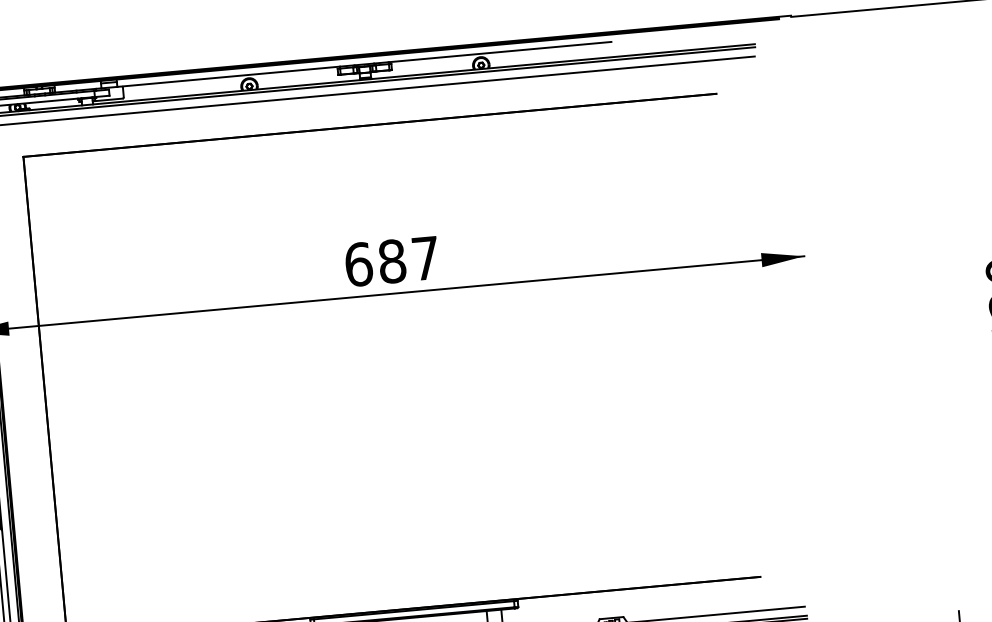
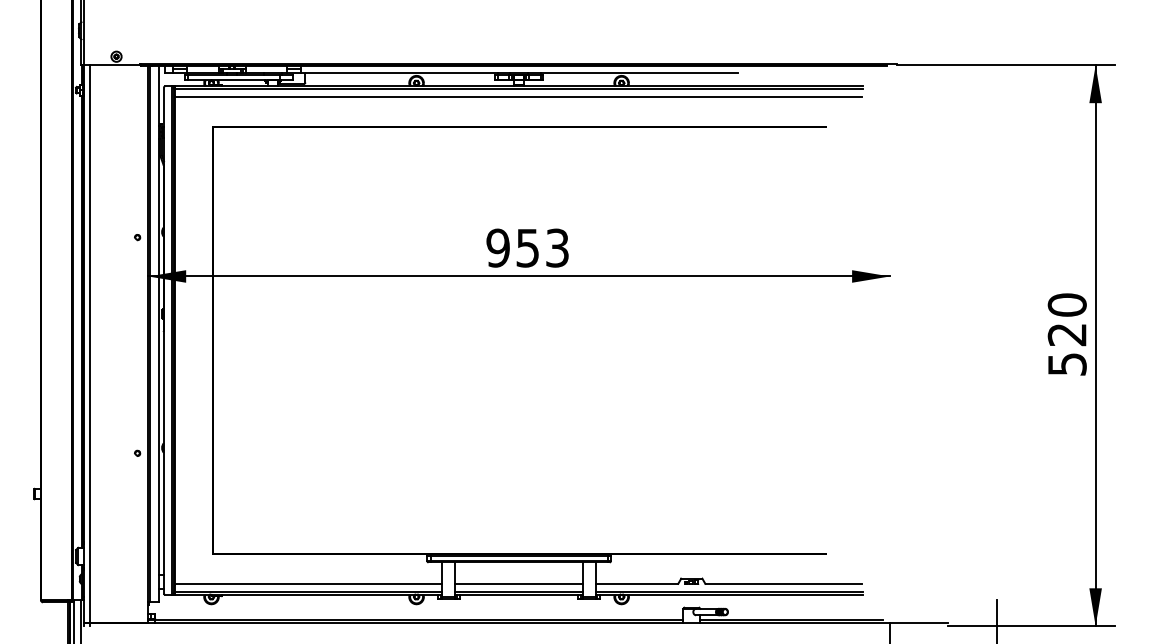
text: (391, 260) -> (527, 247), 687 -> 953

